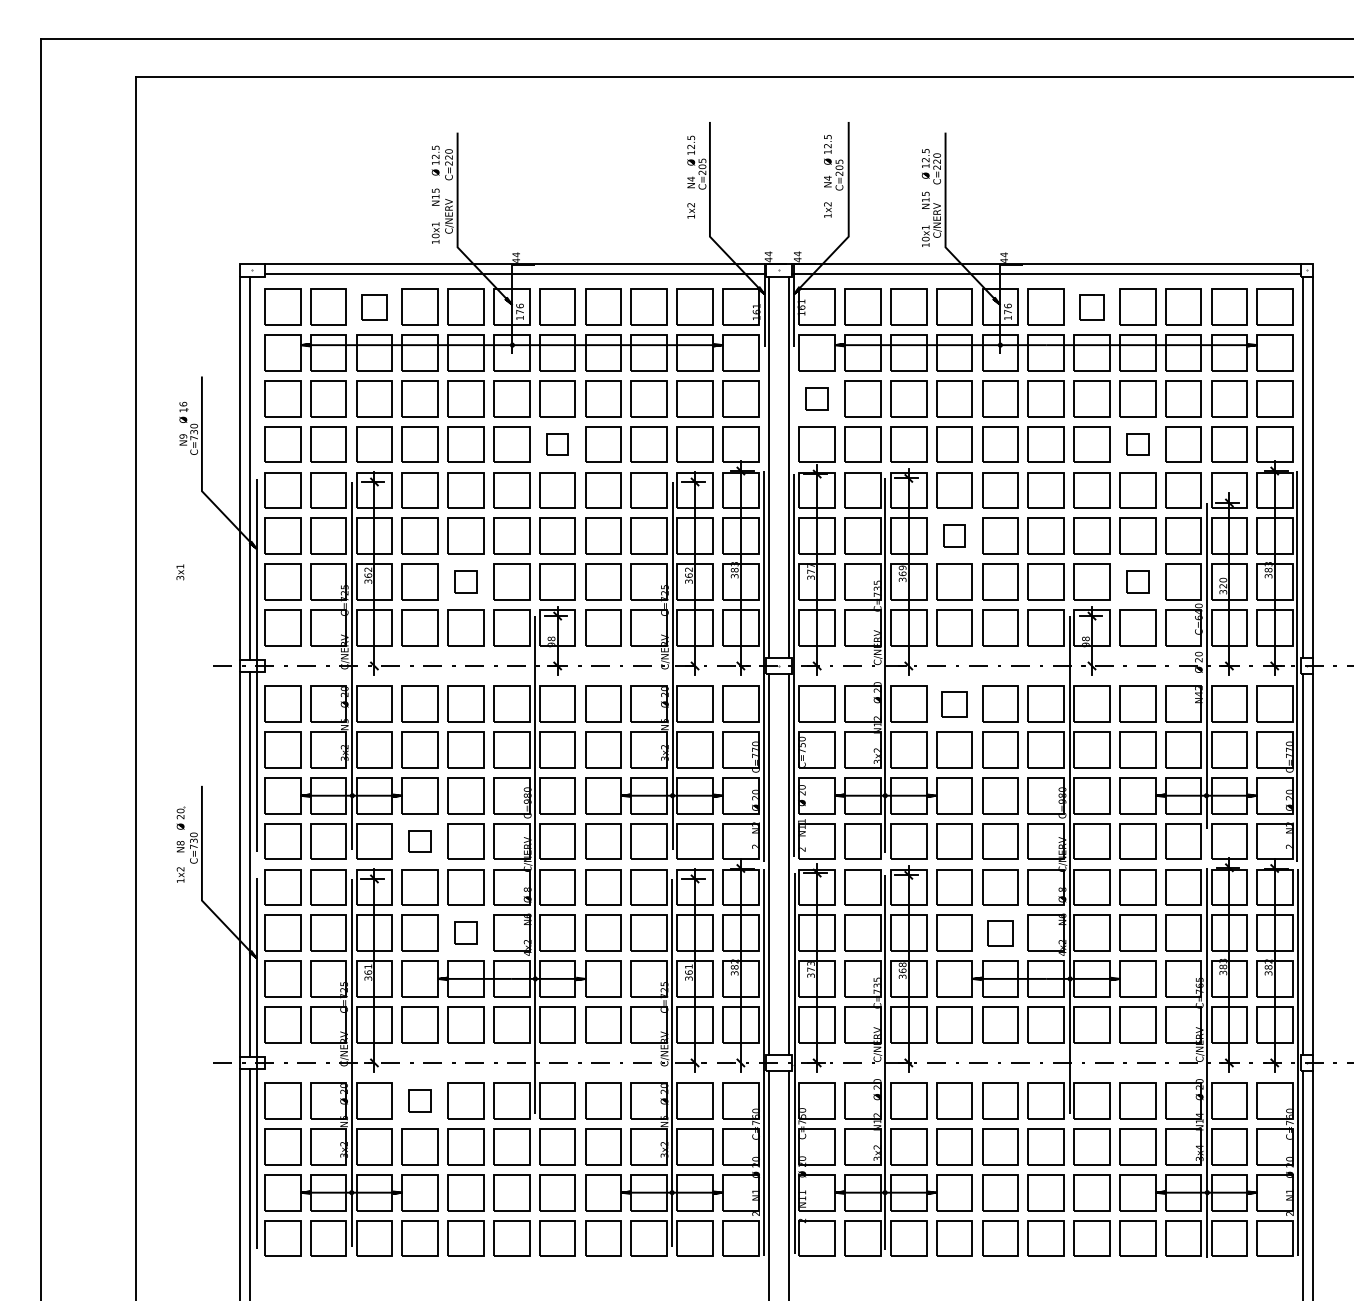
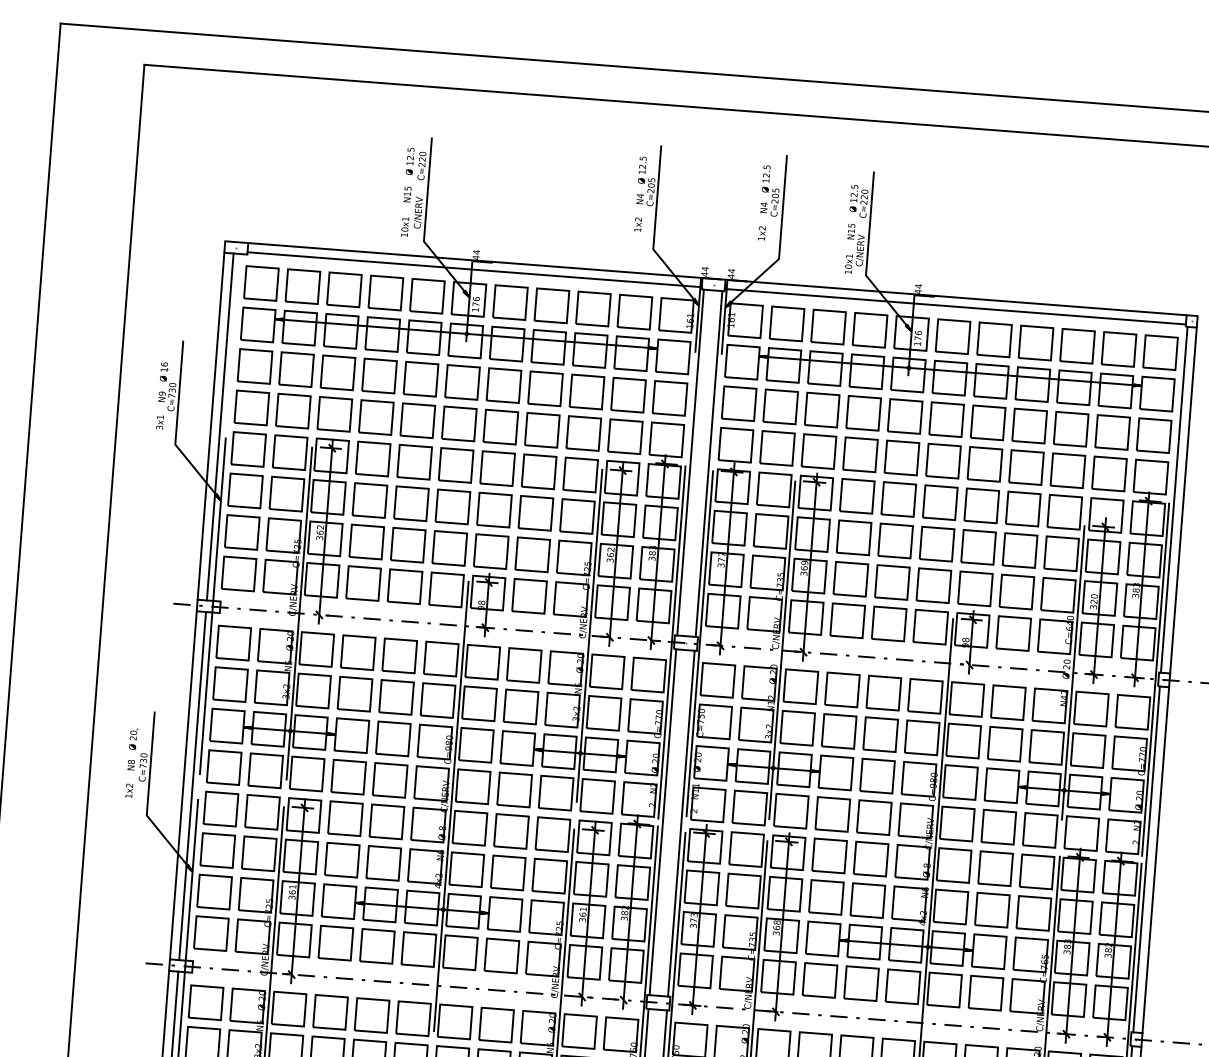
part: (374, 306) -> (344, 289), size x1.43
part: (1091, 306) -> (994, 339), size x1.43
part: (816, 398) -> (738, 403), size x1.67
part: (557, 444) -> (500, 427), size x1.67
part: (1137, 444) -> (1026, 467), size x1.67
part: (954, 535) -> (854, 537), size x1.67
text: (180, 572) -> (160, 422), moved
part: (465, 581) -> (407, 544), size x1.67
part: (1137, 581) -> (1016, 591), size x1.67
part: (954, 703) -> (842, 689), size x1.43
part: (419, 841) -> (347, 777), size x1.67
part: (465, 932) -> (383, 862), size x1.67
part: (1000, 932) -> (868, 900), size x1.43
part: (419, 1100) -> (329, 1011), size x1.67

